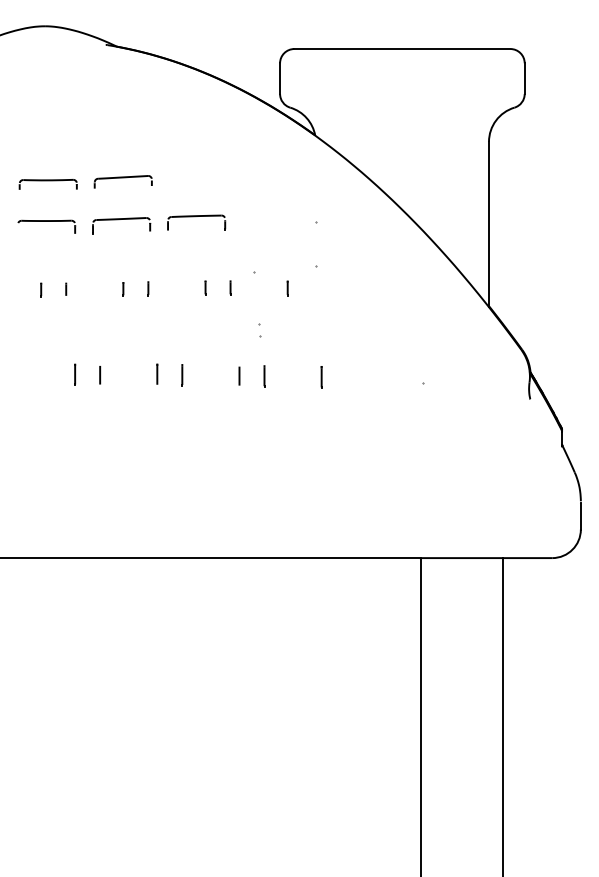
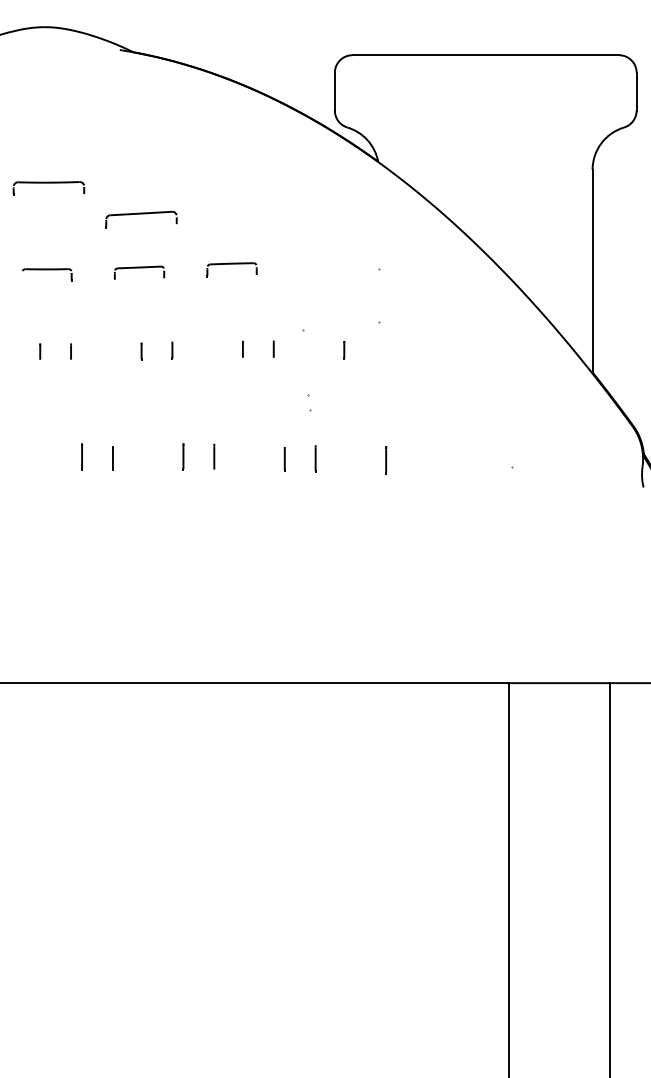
part: (47, 184) -> (47, 187), moved
part: (196, 222) -> (231, 269), size x0.7
part: (121, 225) -> (139, 272), size x0.7
part: (46, 226) -> (46, 274), size x0.7

